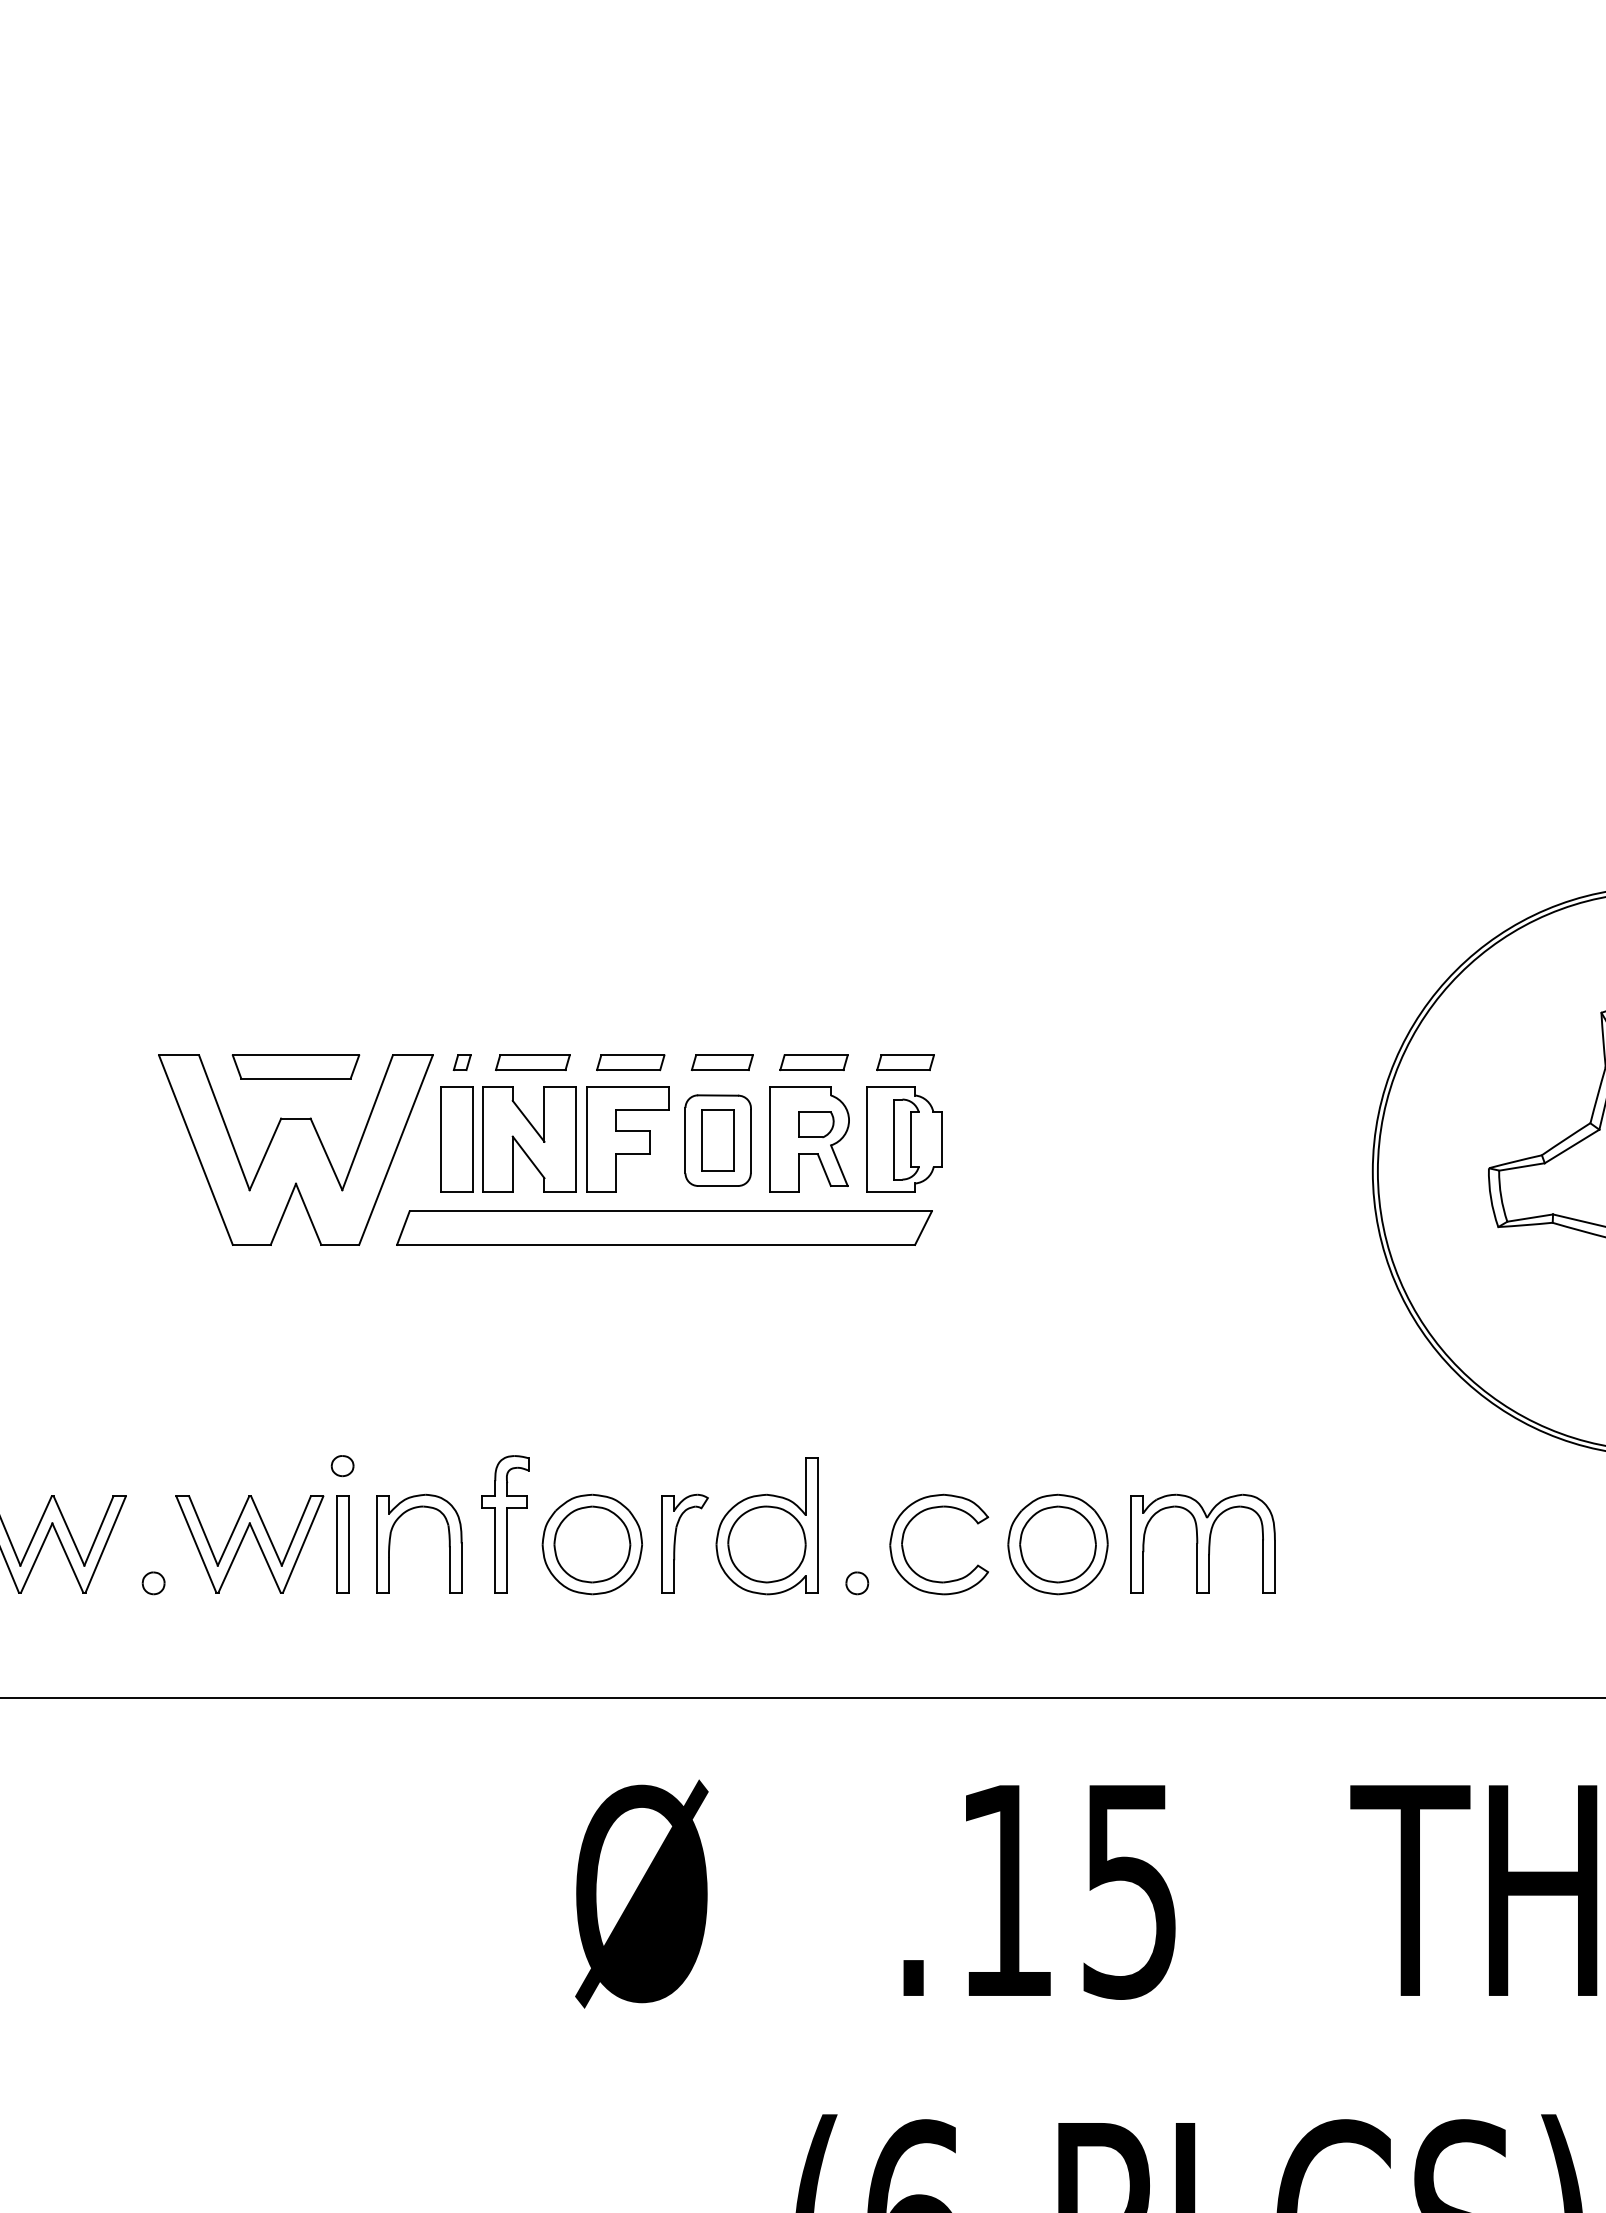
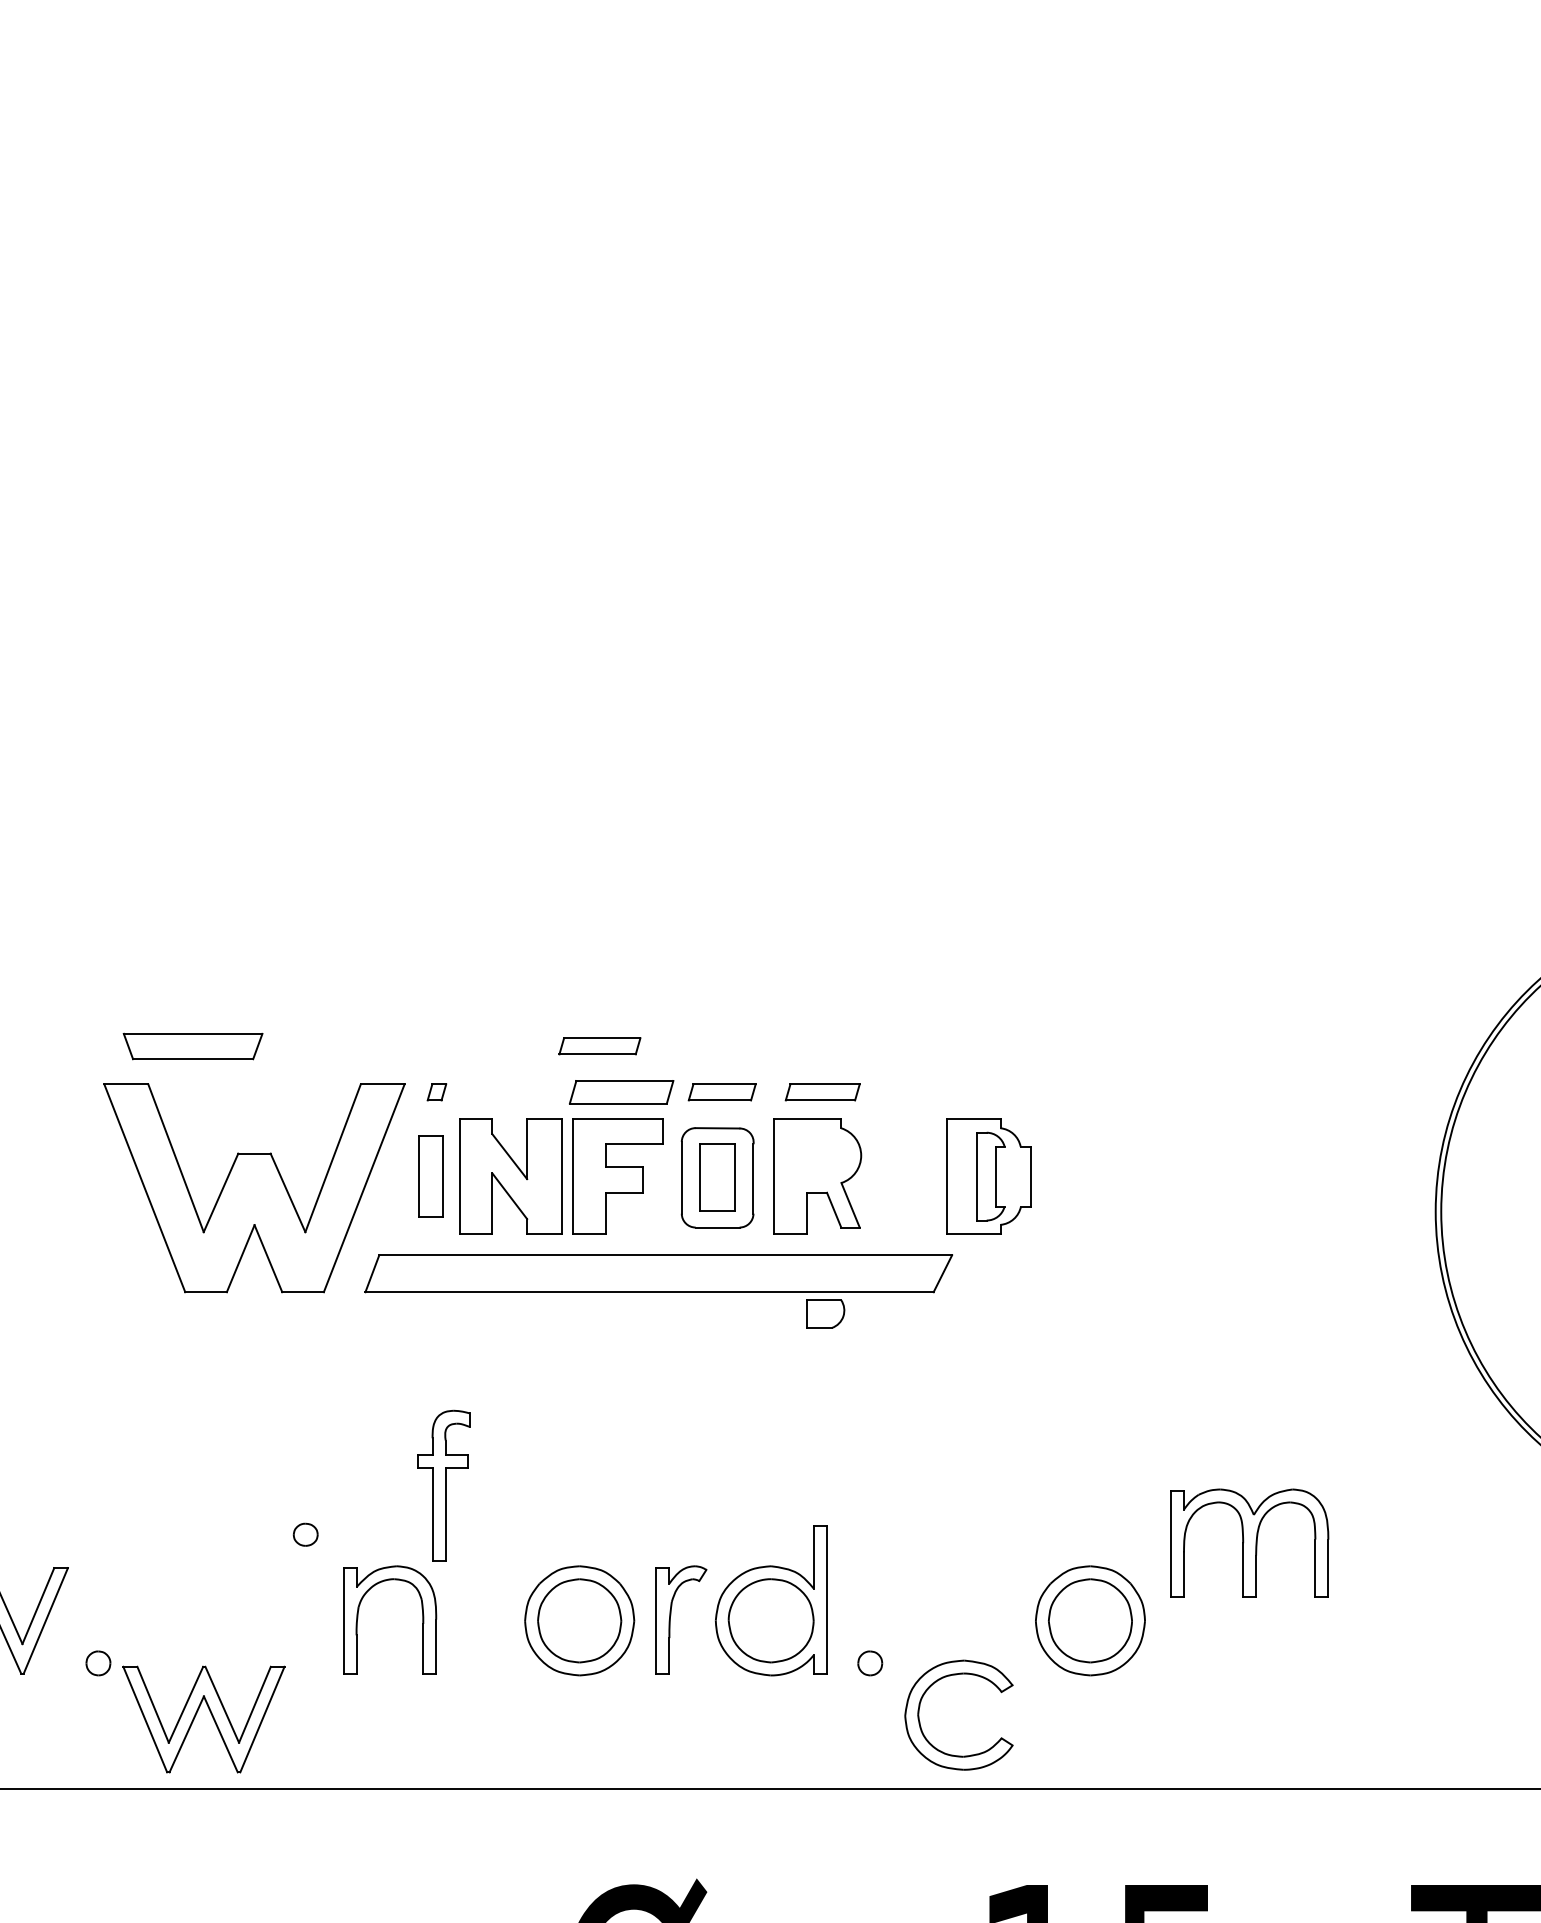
part: (532, 1062) -> (599, 1046), moved
part: (630, 1062) -> (621, 1092), size x1.4
part: (905, 1062) -> (923, 1092), removed
part: (295, 1066) -> (192, 1046), moved
part: (816, 1124) -> (825, 1313), moved
part: (456, 1139) -> (430, 1176), size x0.7
part: (904, 1139) -> (988, 1176), moved
part: (505, 1524) -> (443, 1485), moved
part: (243, 1540) -> (196, 1715), moved
part: (1202, 1543) -> (1248, 1542), moved
part: (342, 1544) -> (305, 1620), removed
part: (904, 1551) -> (920, 1722), moved

